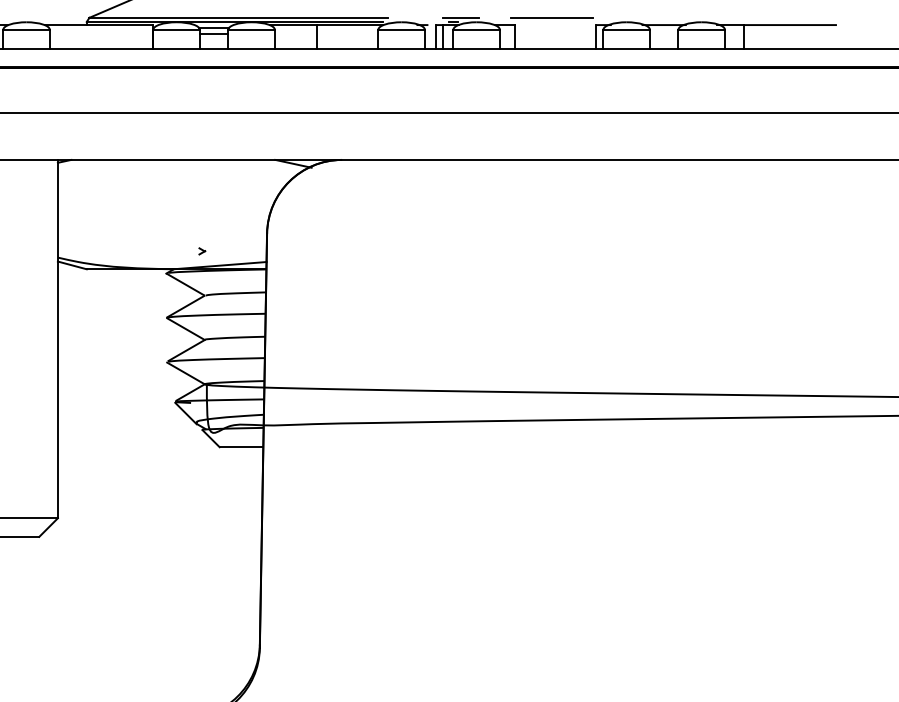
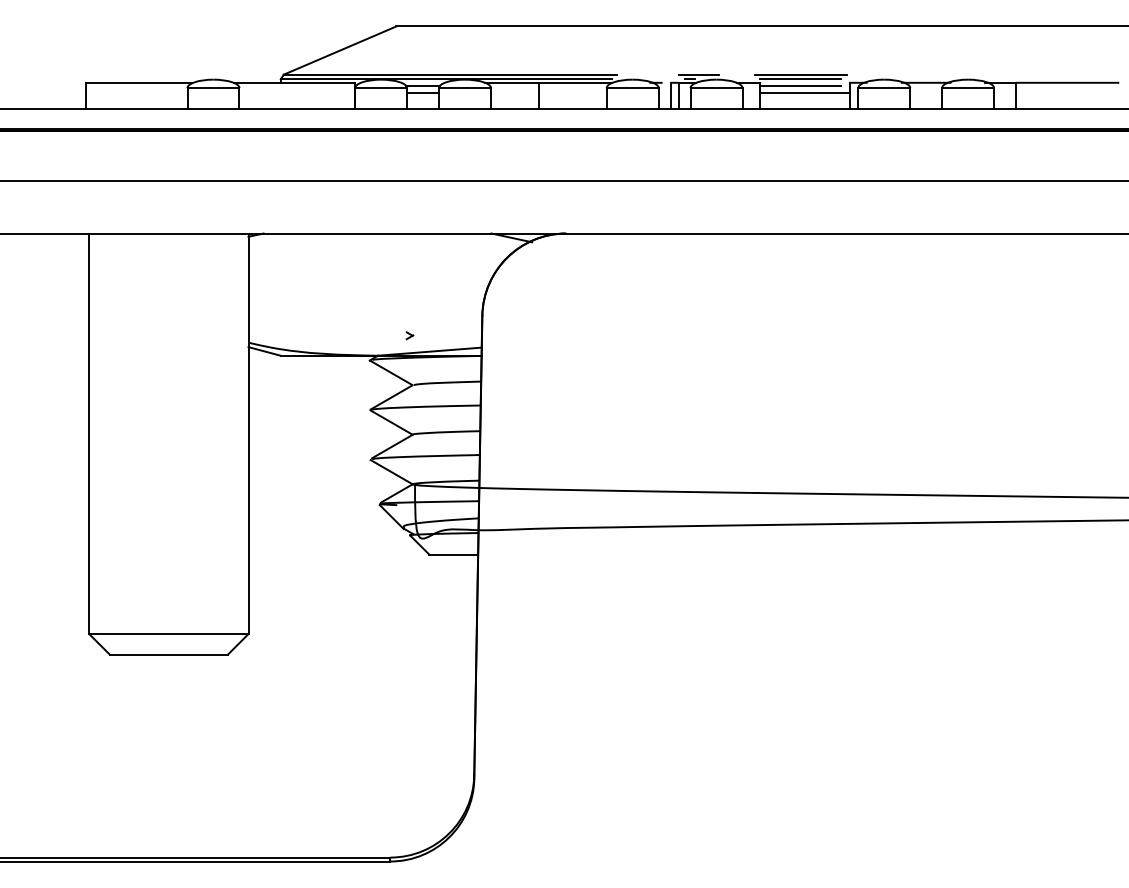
line: (551, 22) -> (800, 79), added
line: (551, 27) -> (800, 85), added
line: (555, 33) -> (804, 92), added

